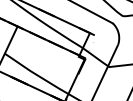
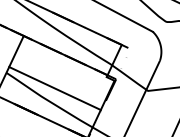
line: (40, 65) -> (54, 88), added

